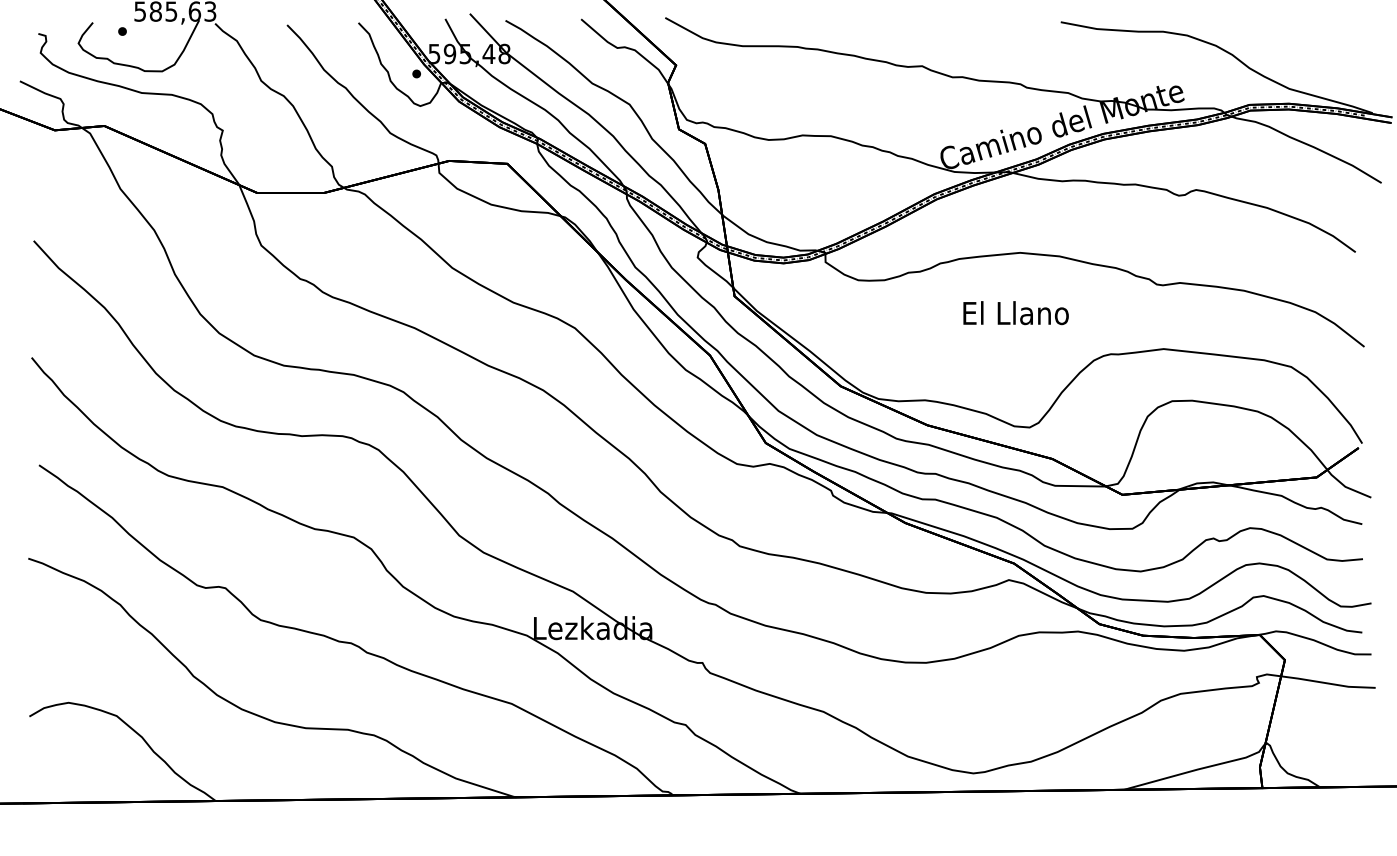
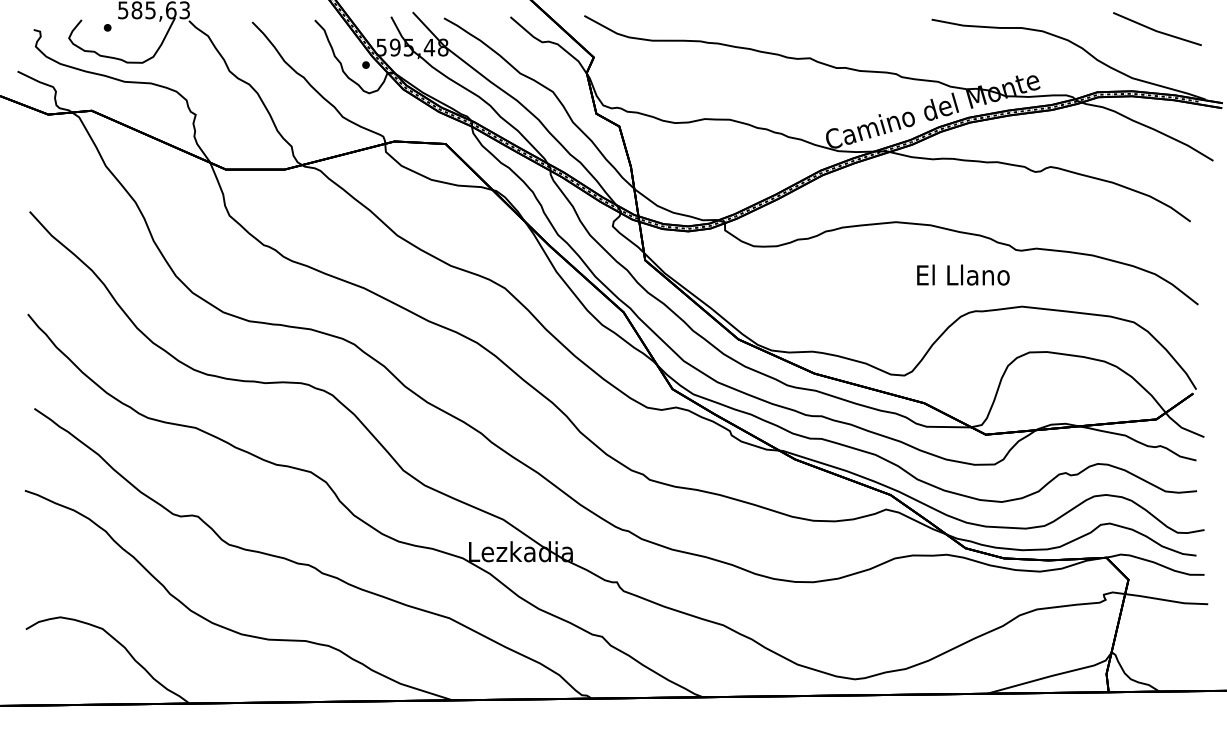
line: (1317, 34) -> (1157, 30), added
text: (1016, 312) -> (963, 274), moved

